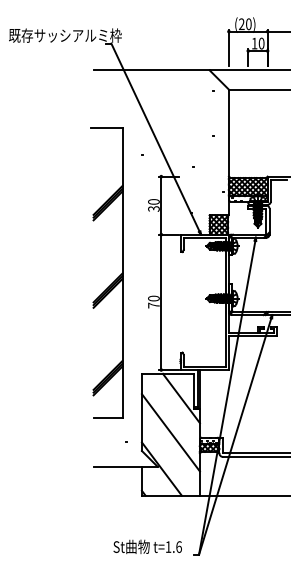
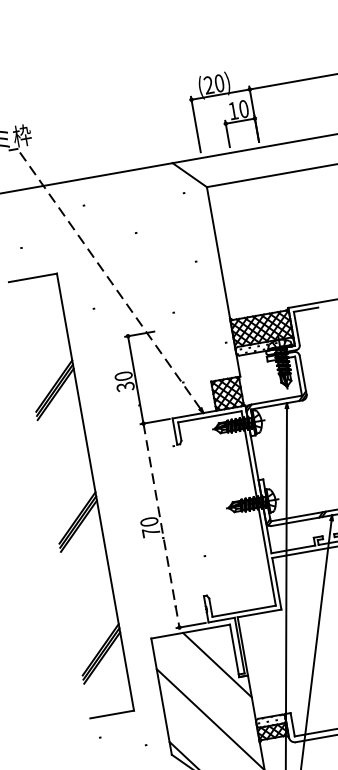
line: (155, 137) -> (108, 278), solid -> dashed
line: (161, 302) -> (161, 525), solid -> dashed

